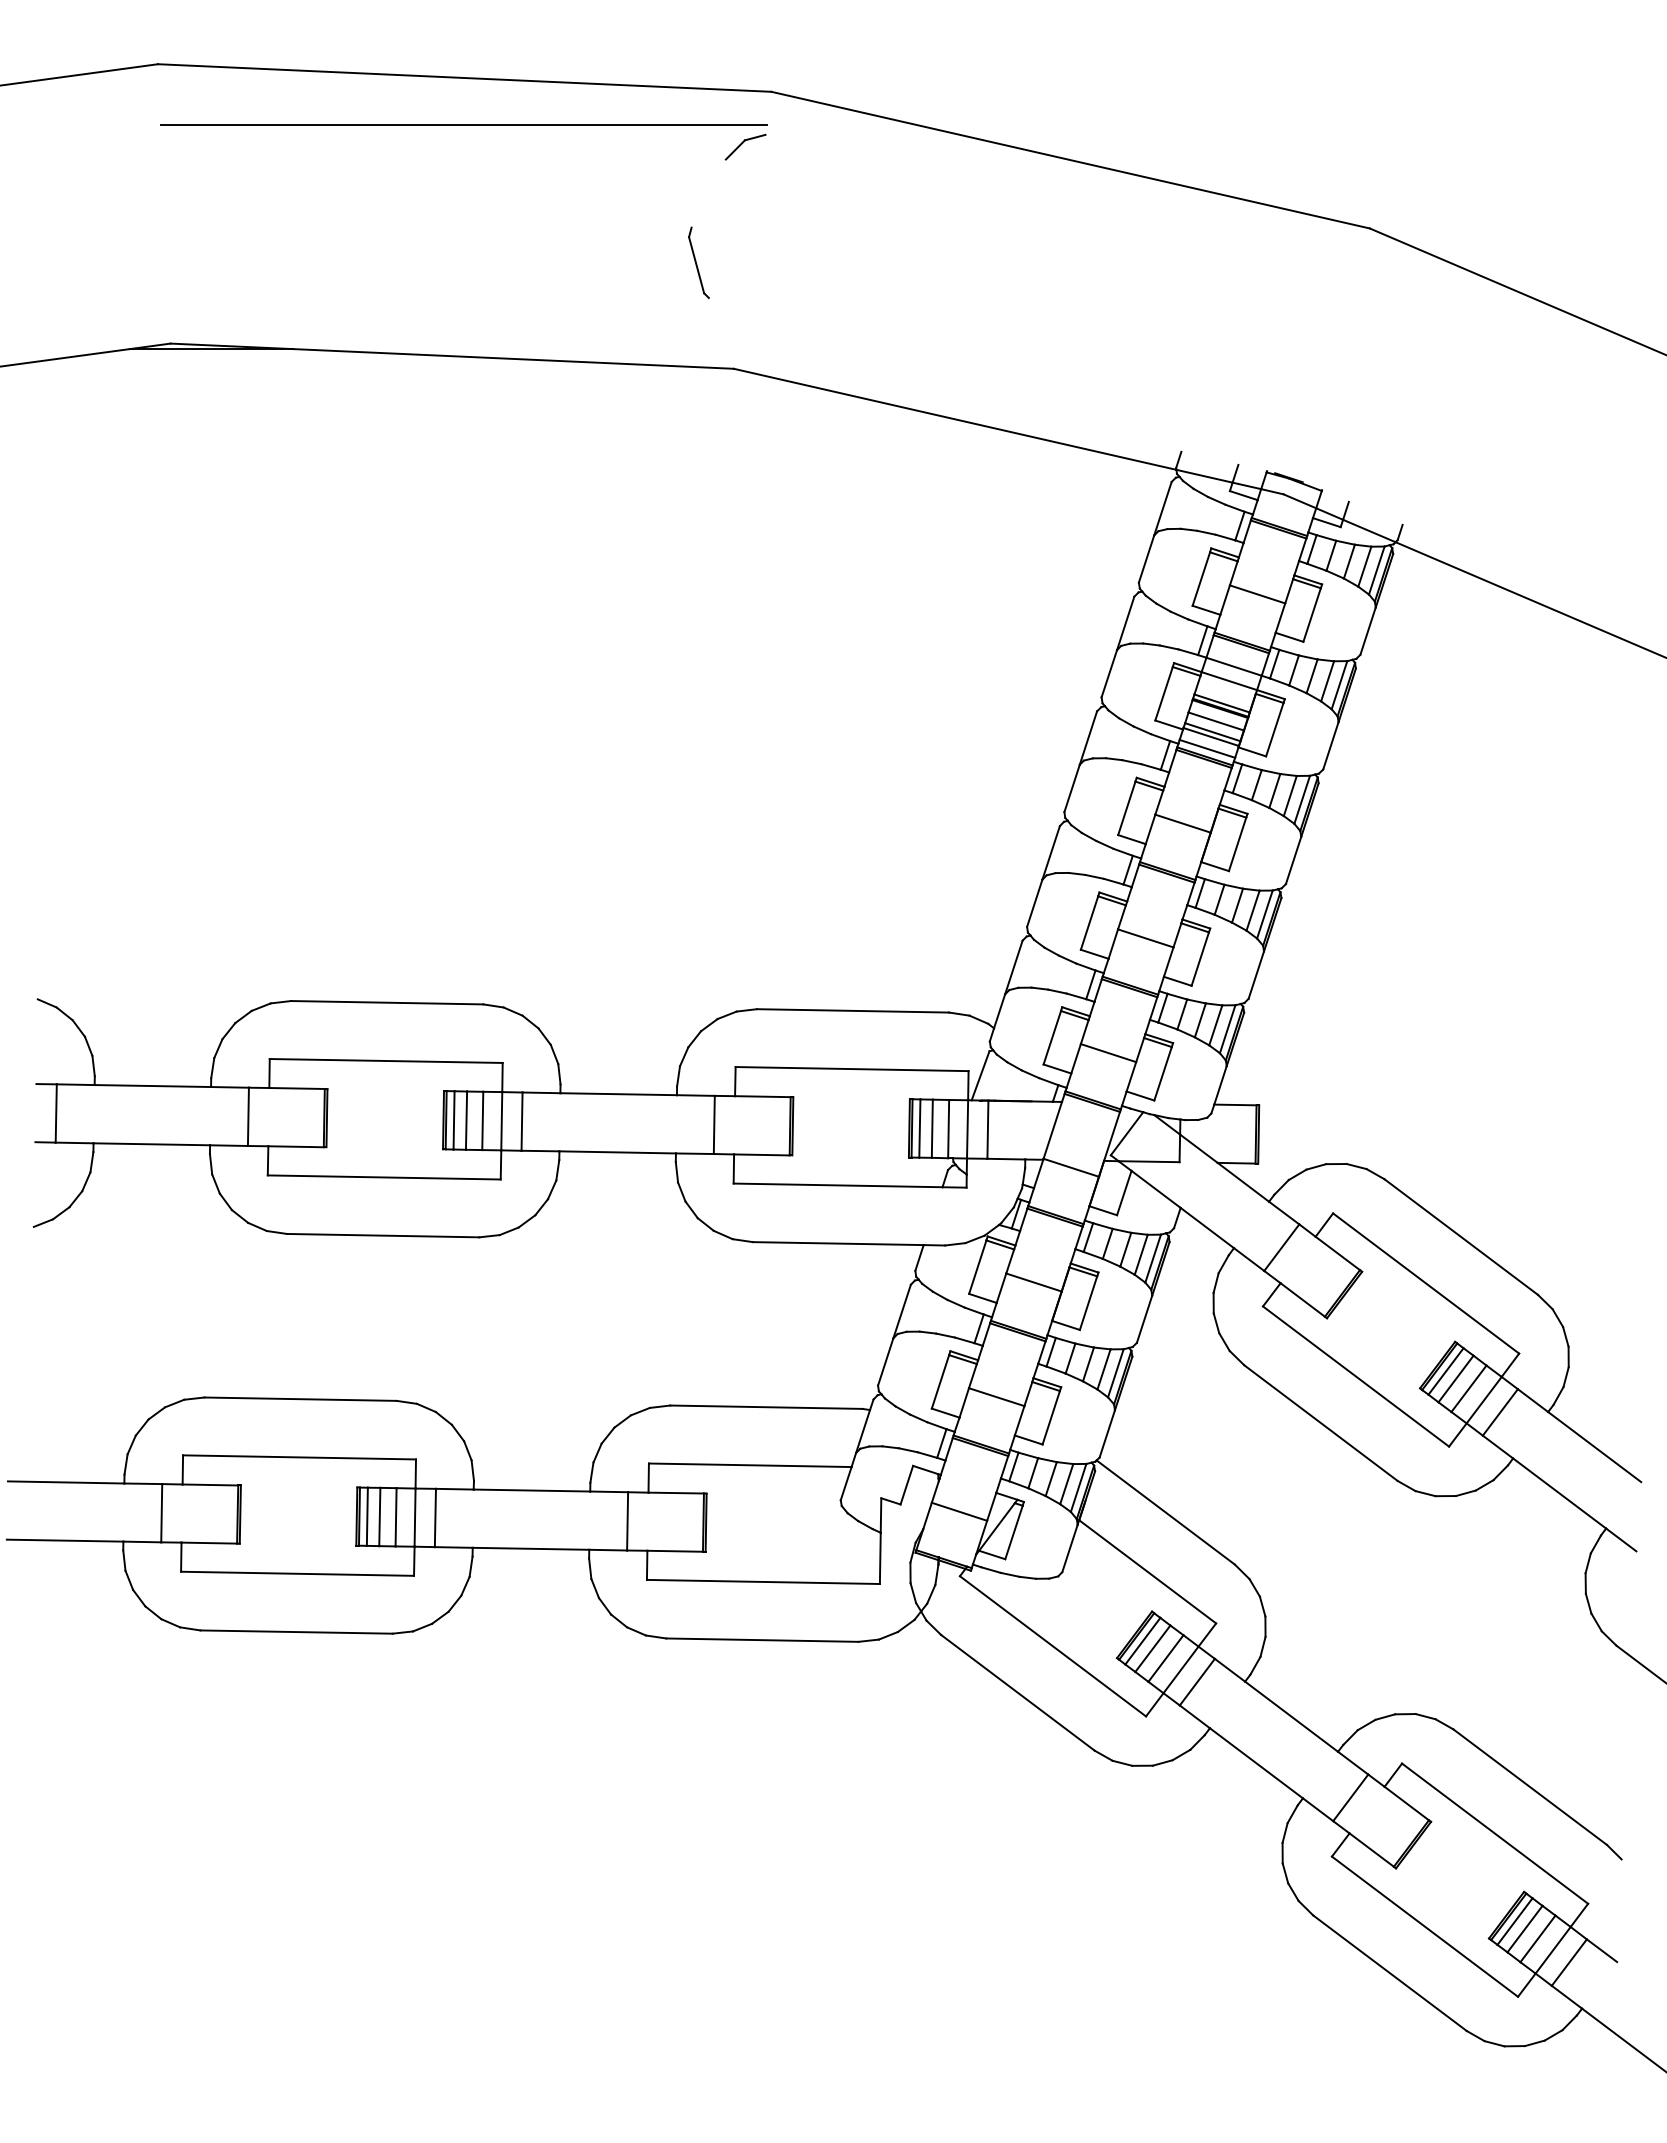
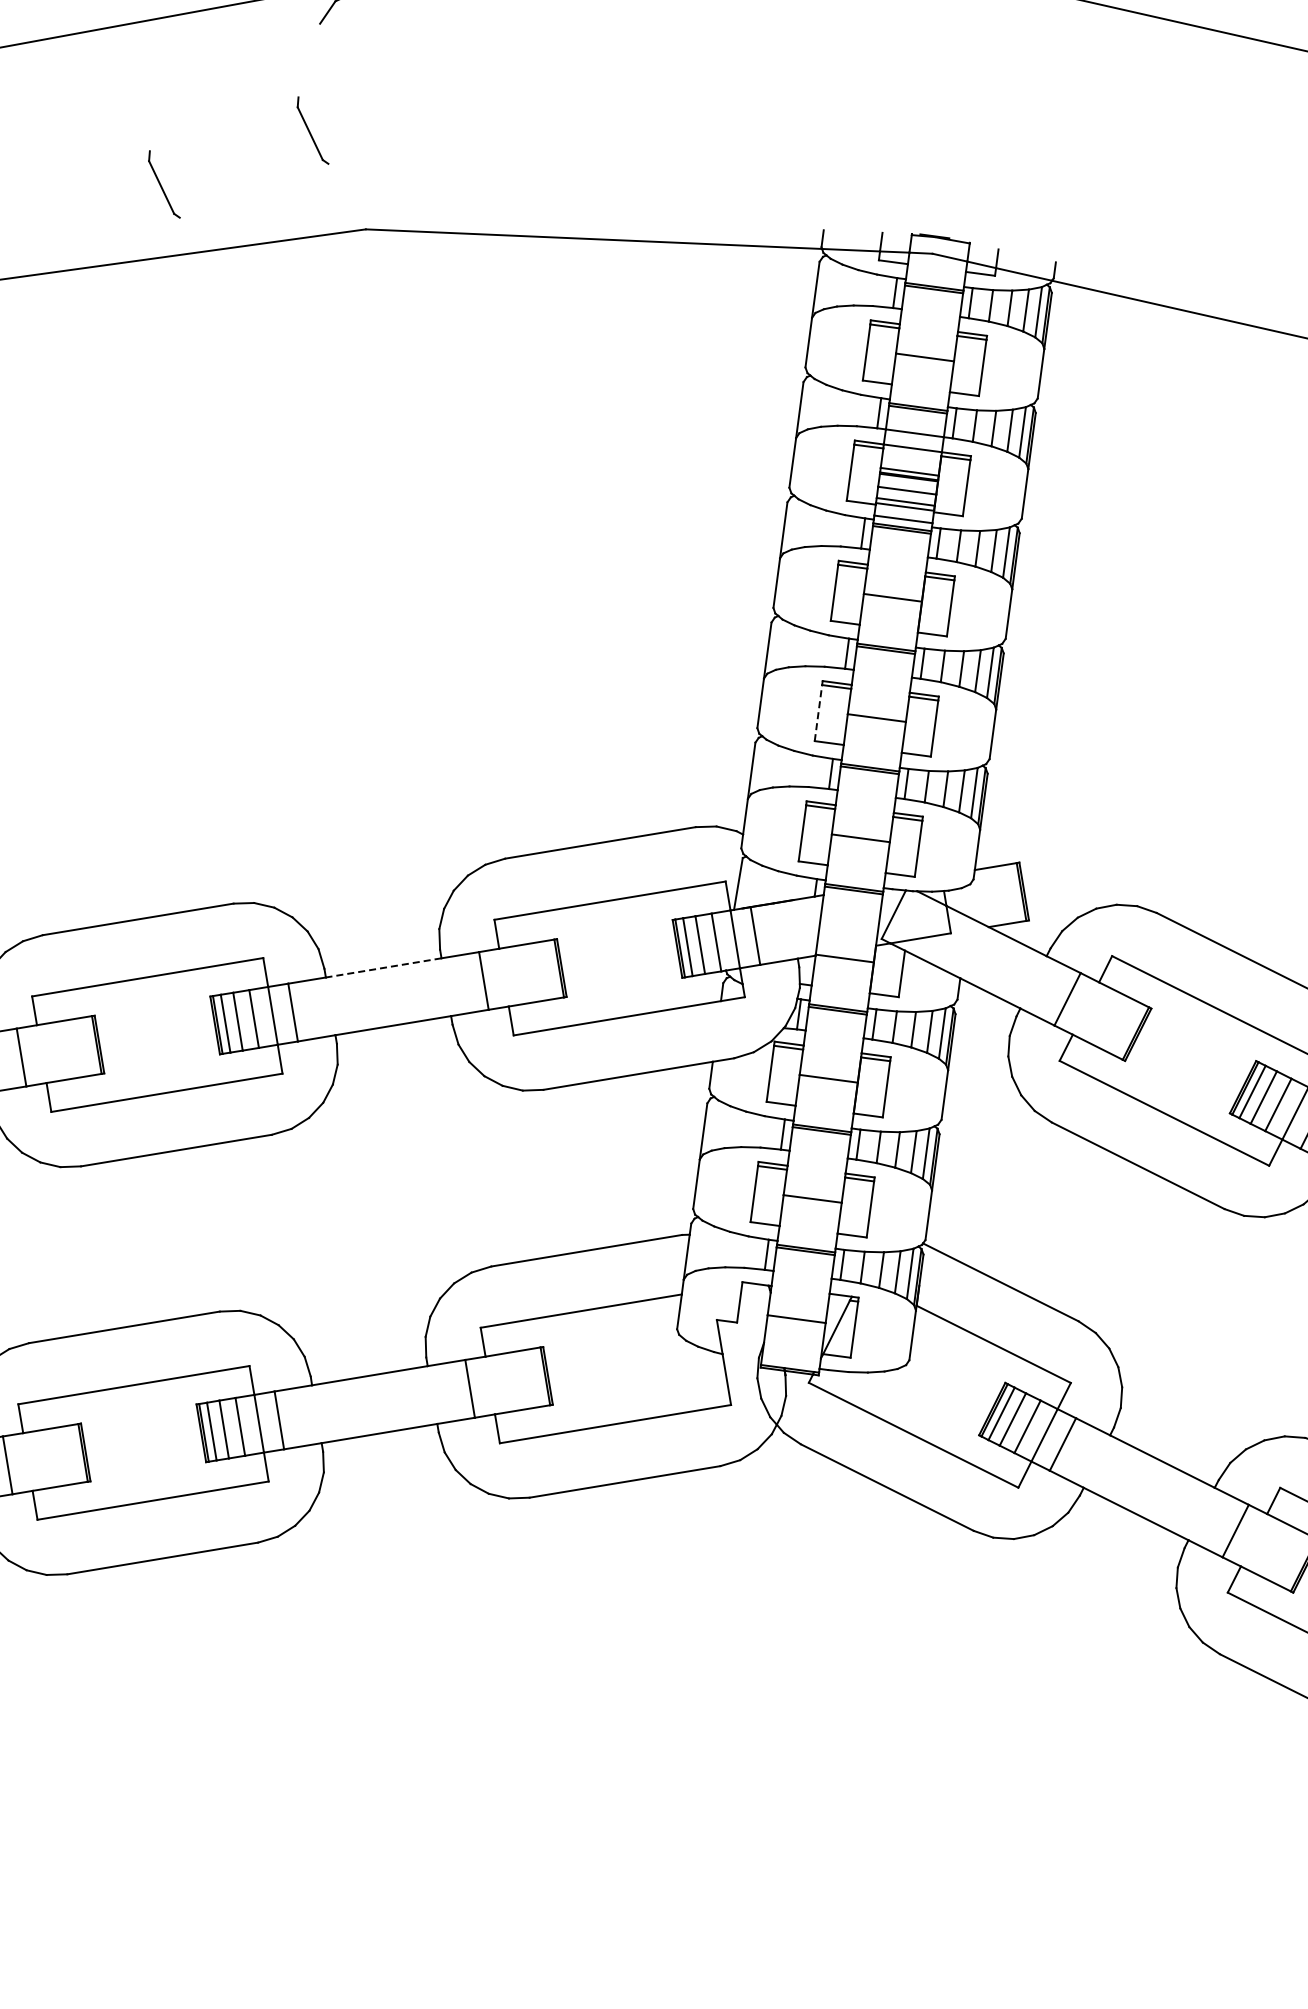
part: (543, 288) -> (163, 184), added
line: (1089, 922) -> (818, 712), solid -> dashed
line: (618, 1094) -> (383, 968), solid -> dashed

